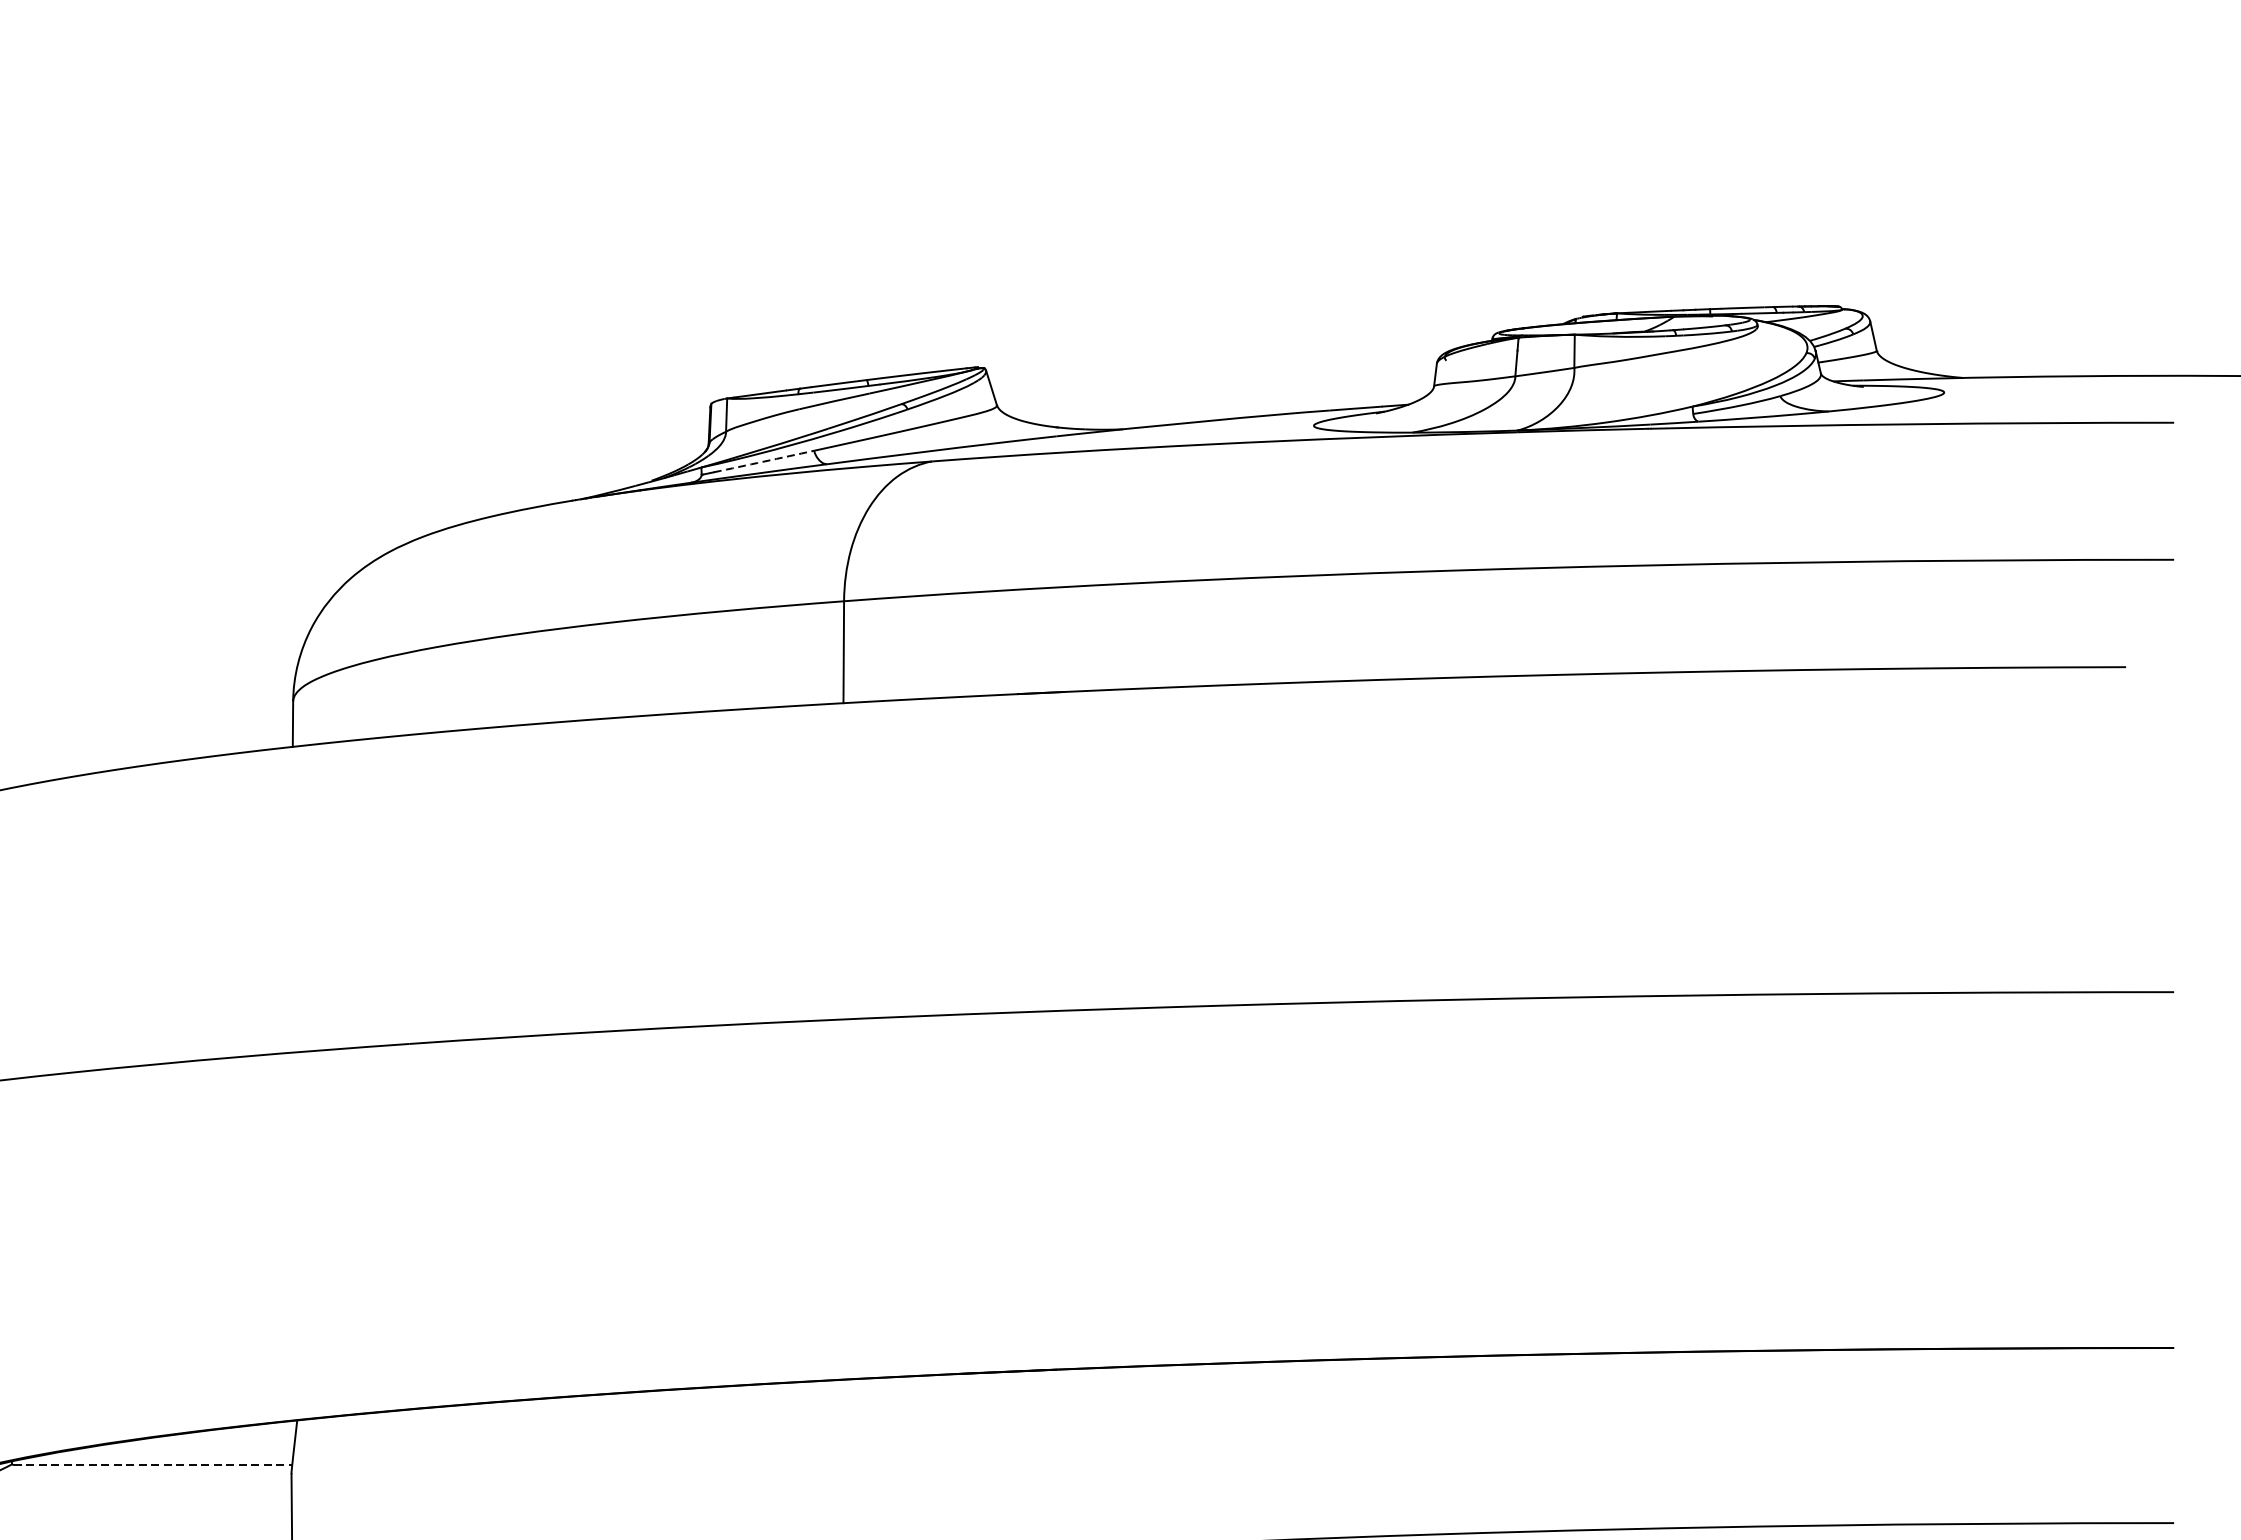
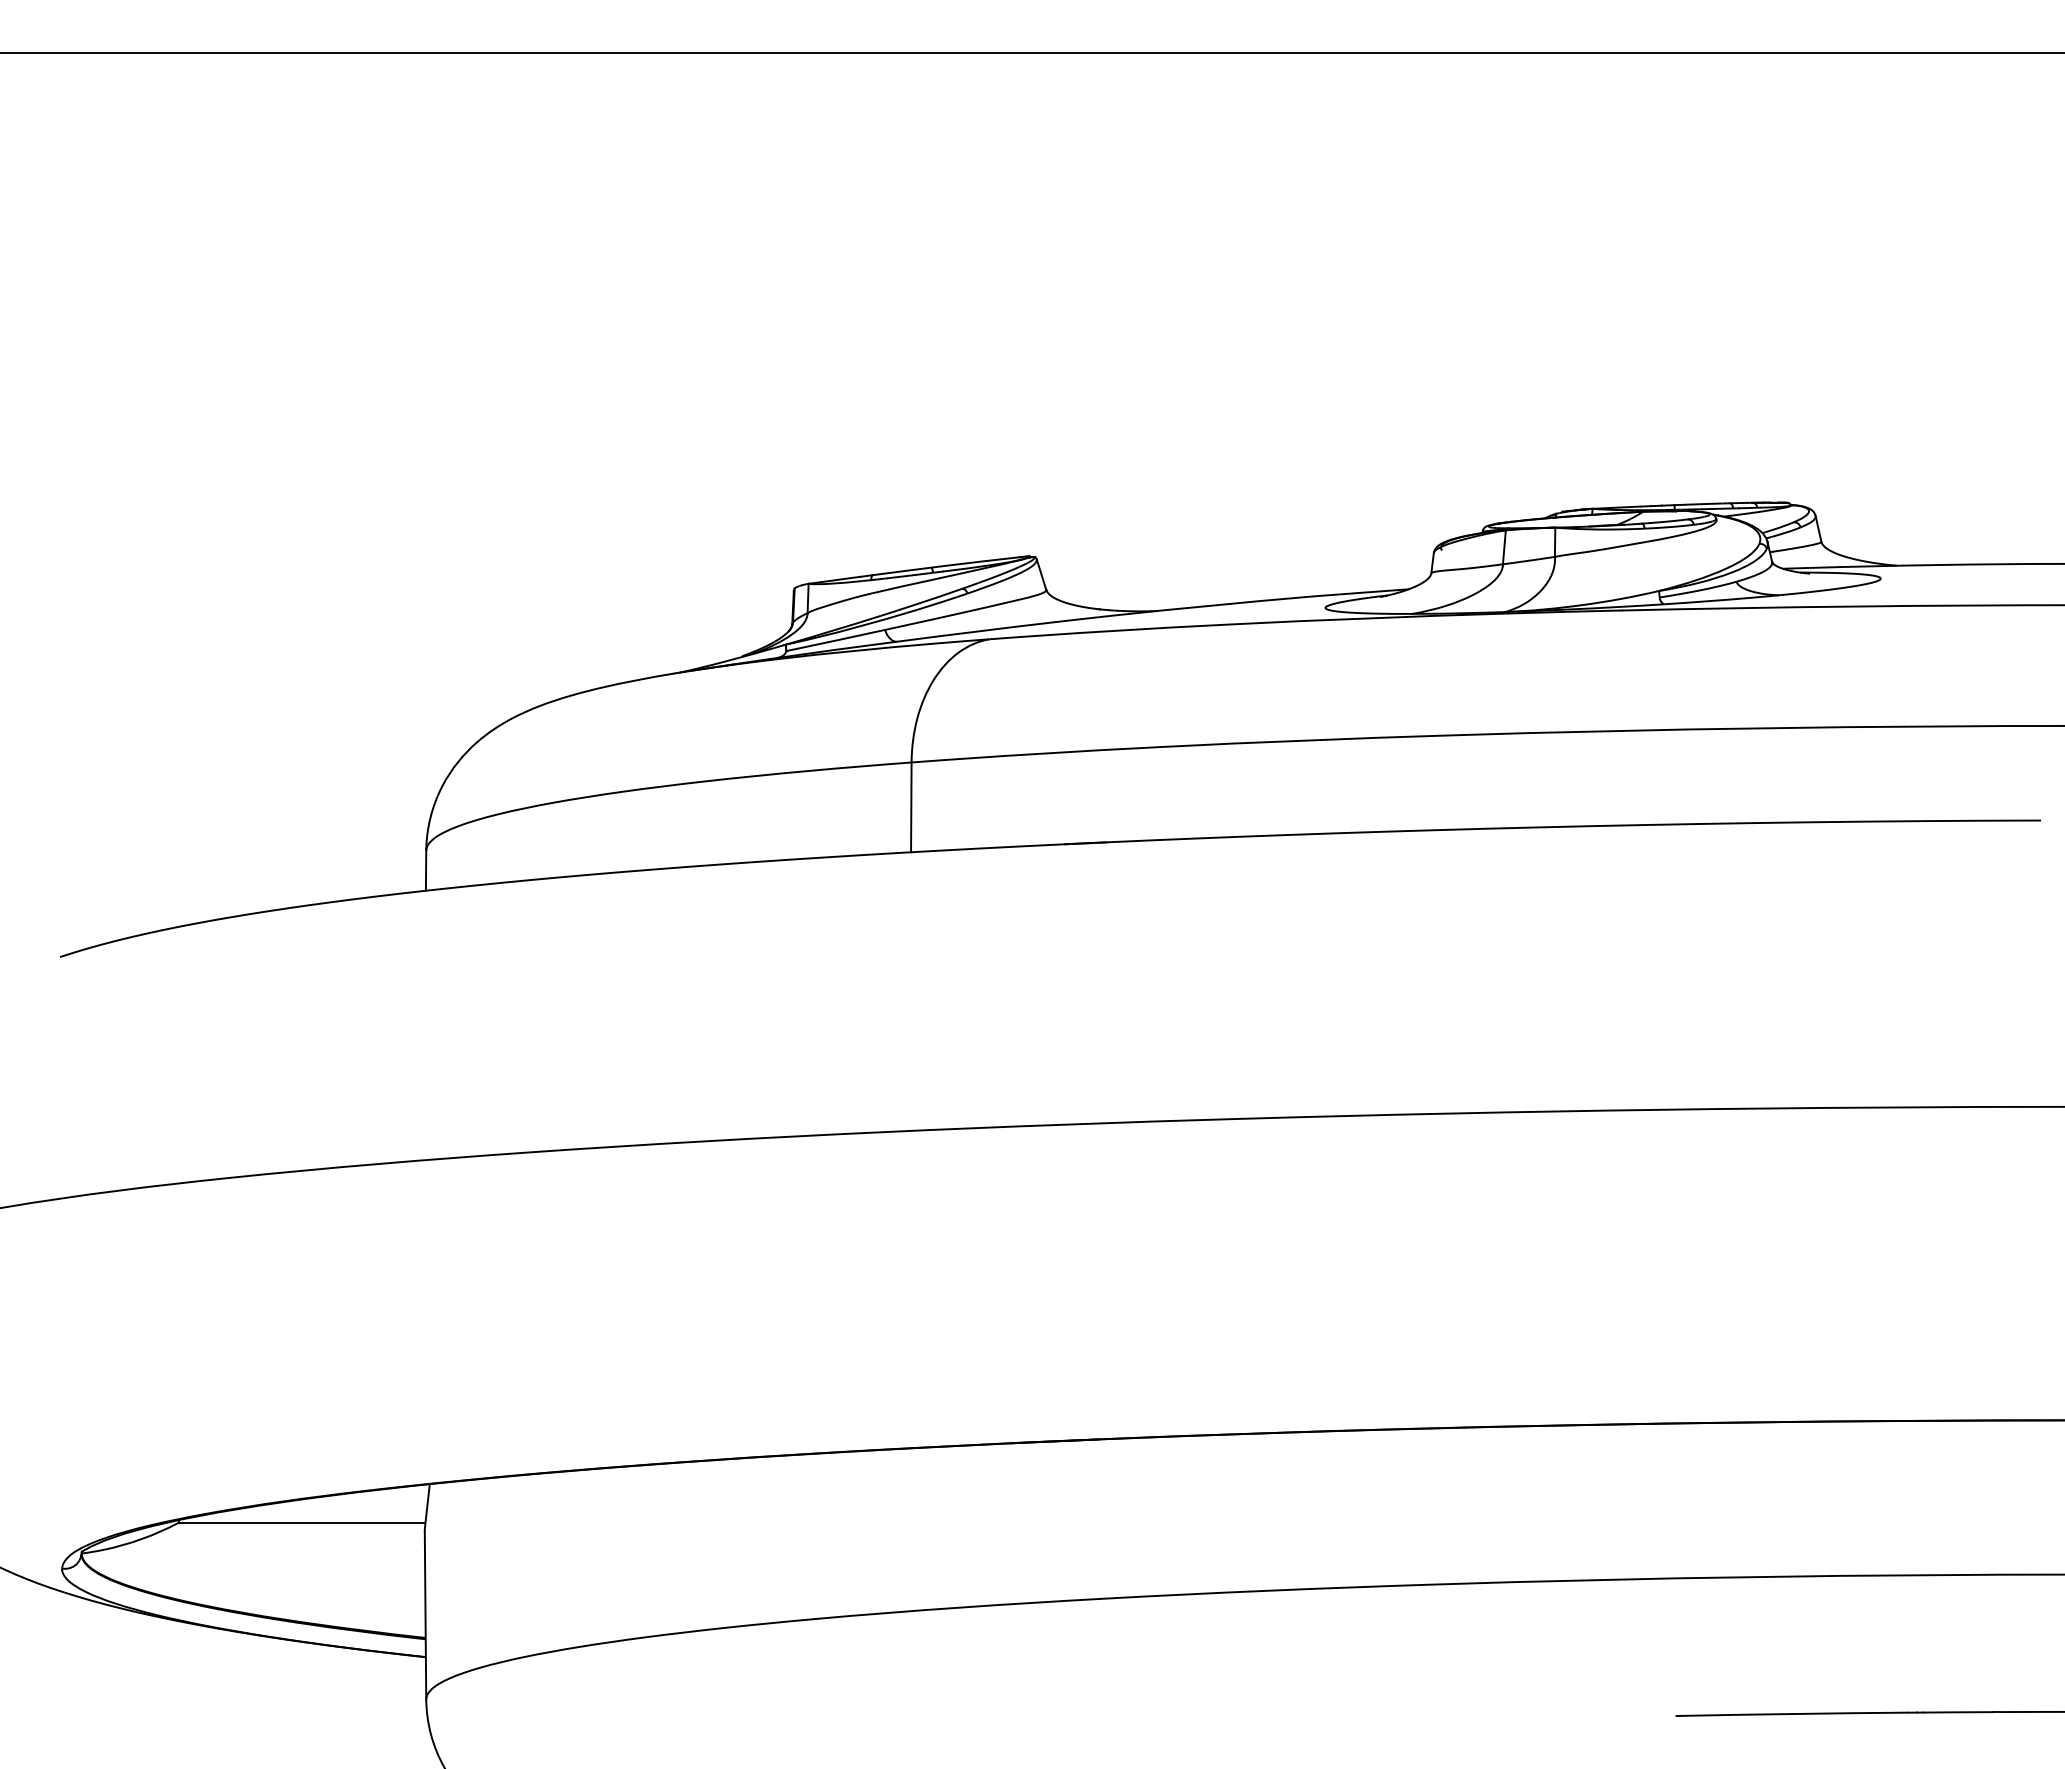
arc: (764, 461) -> (841, 639), dashed -> solid
line: (153, 1465) -> (303, 1523), dashed -> solid

